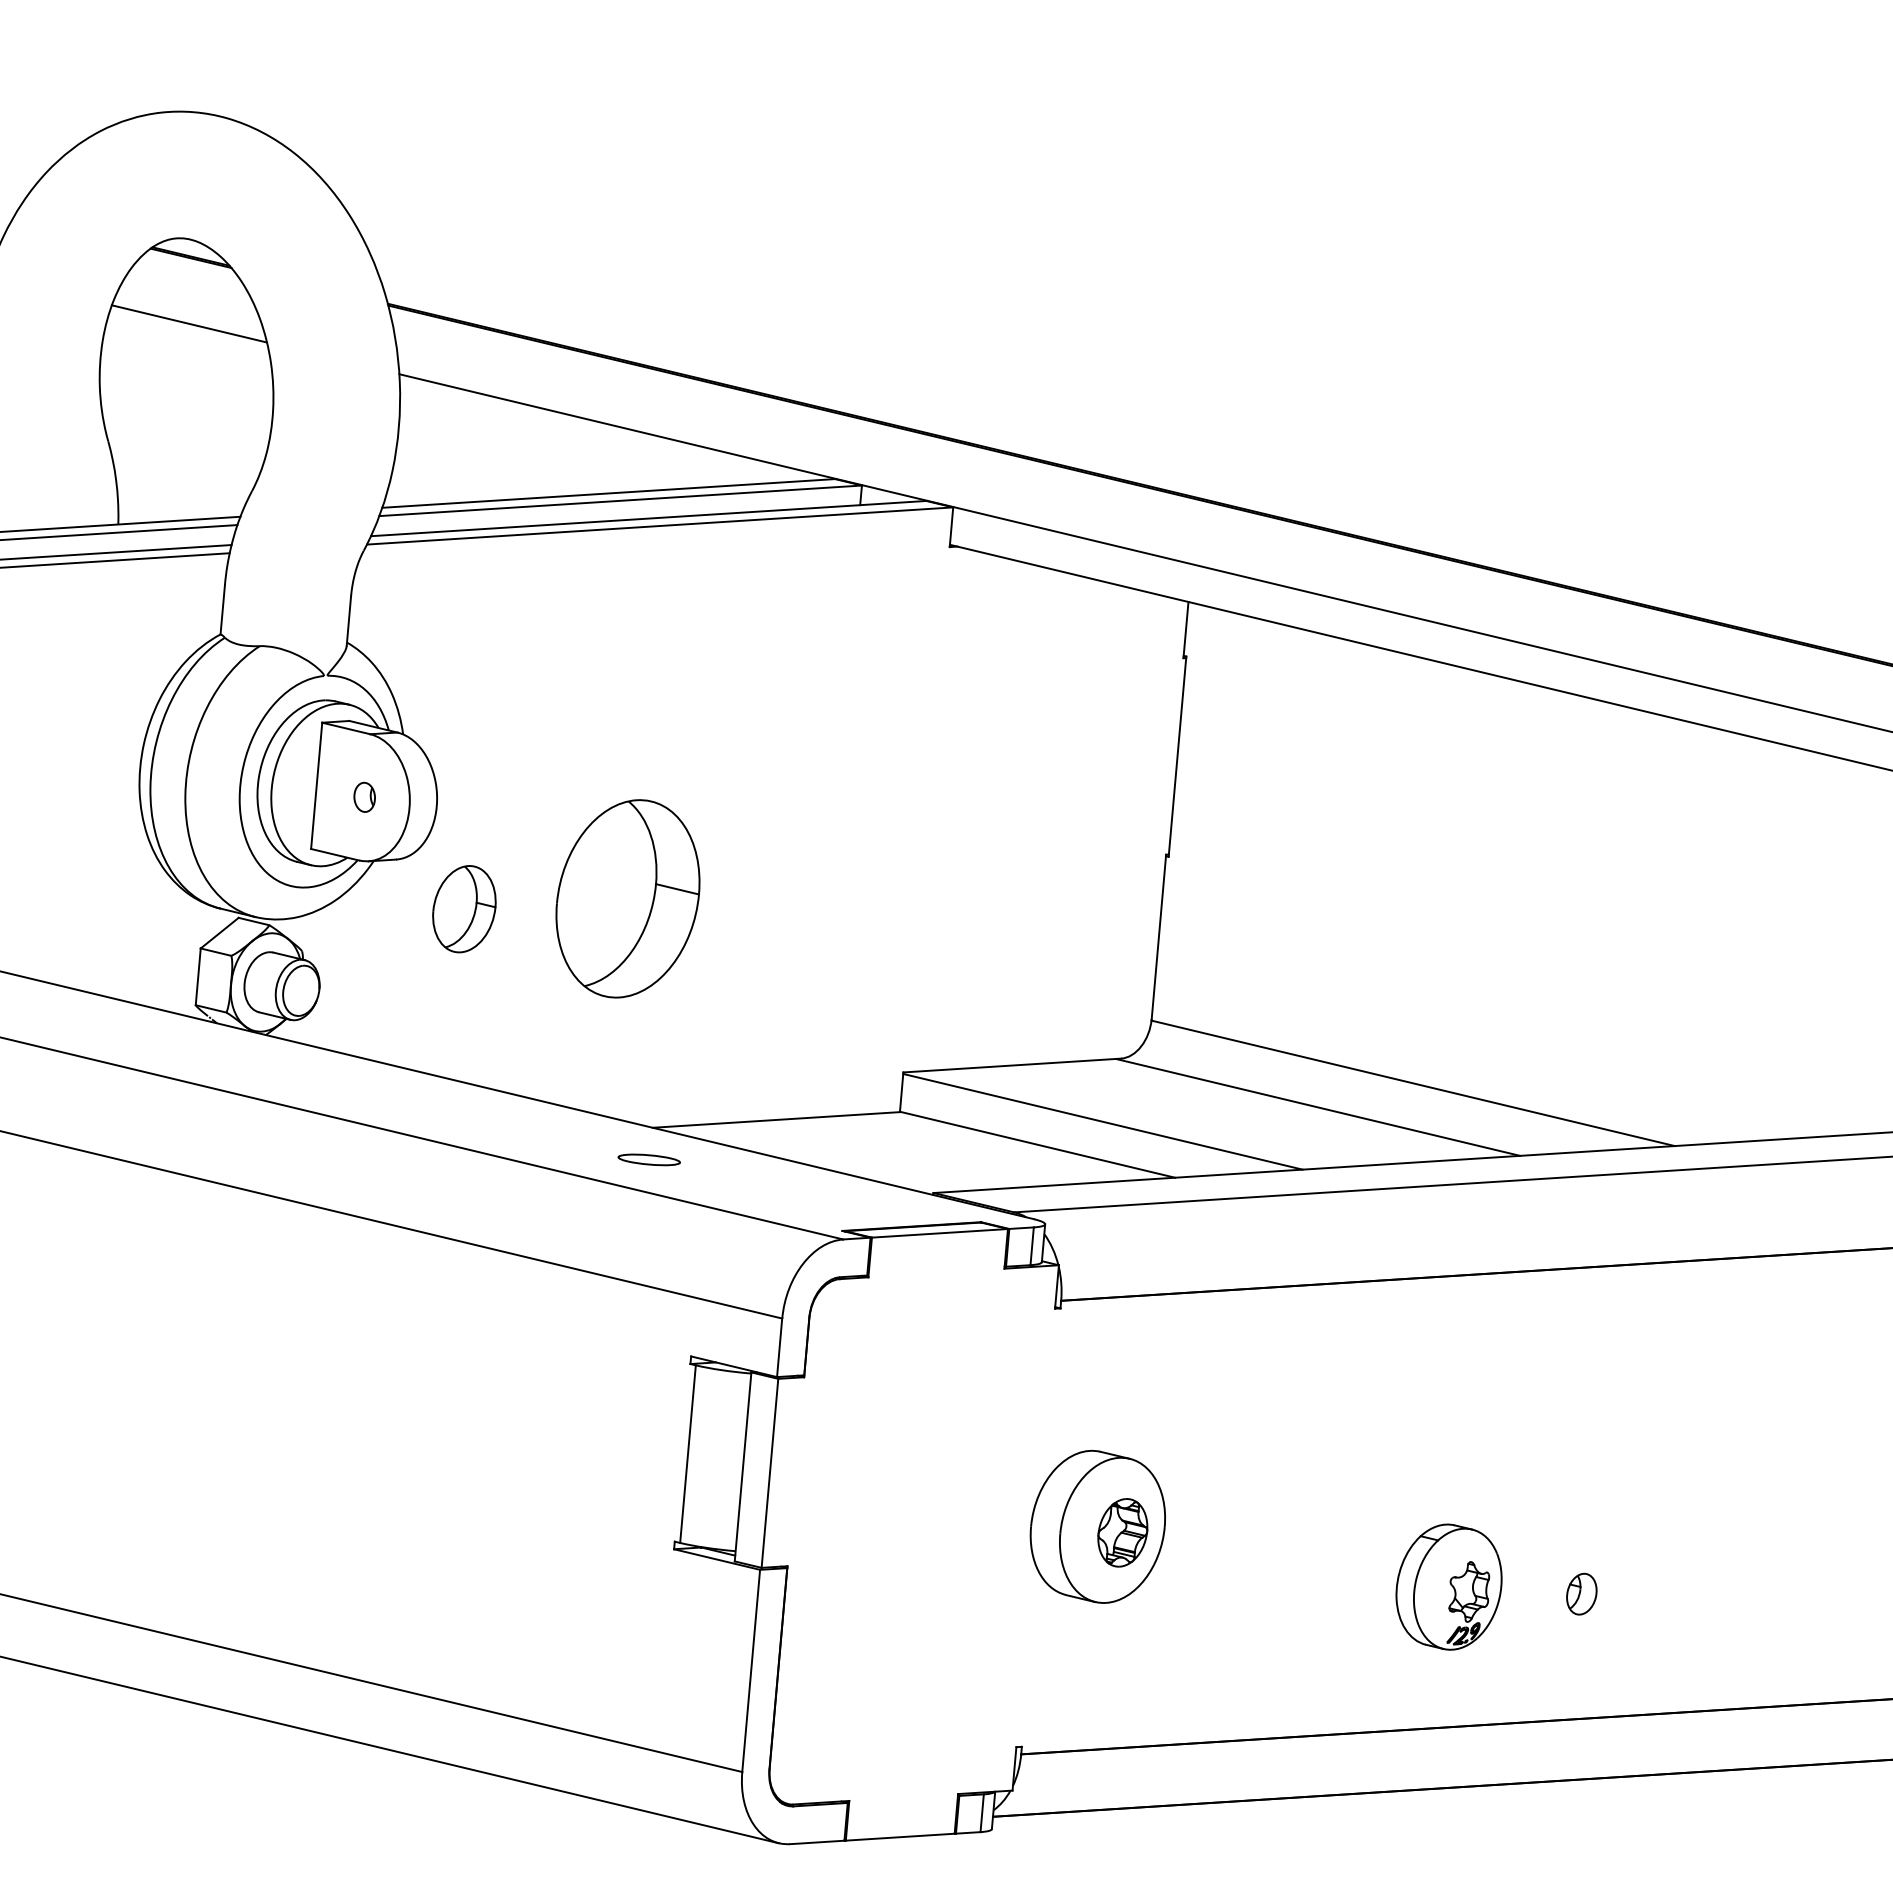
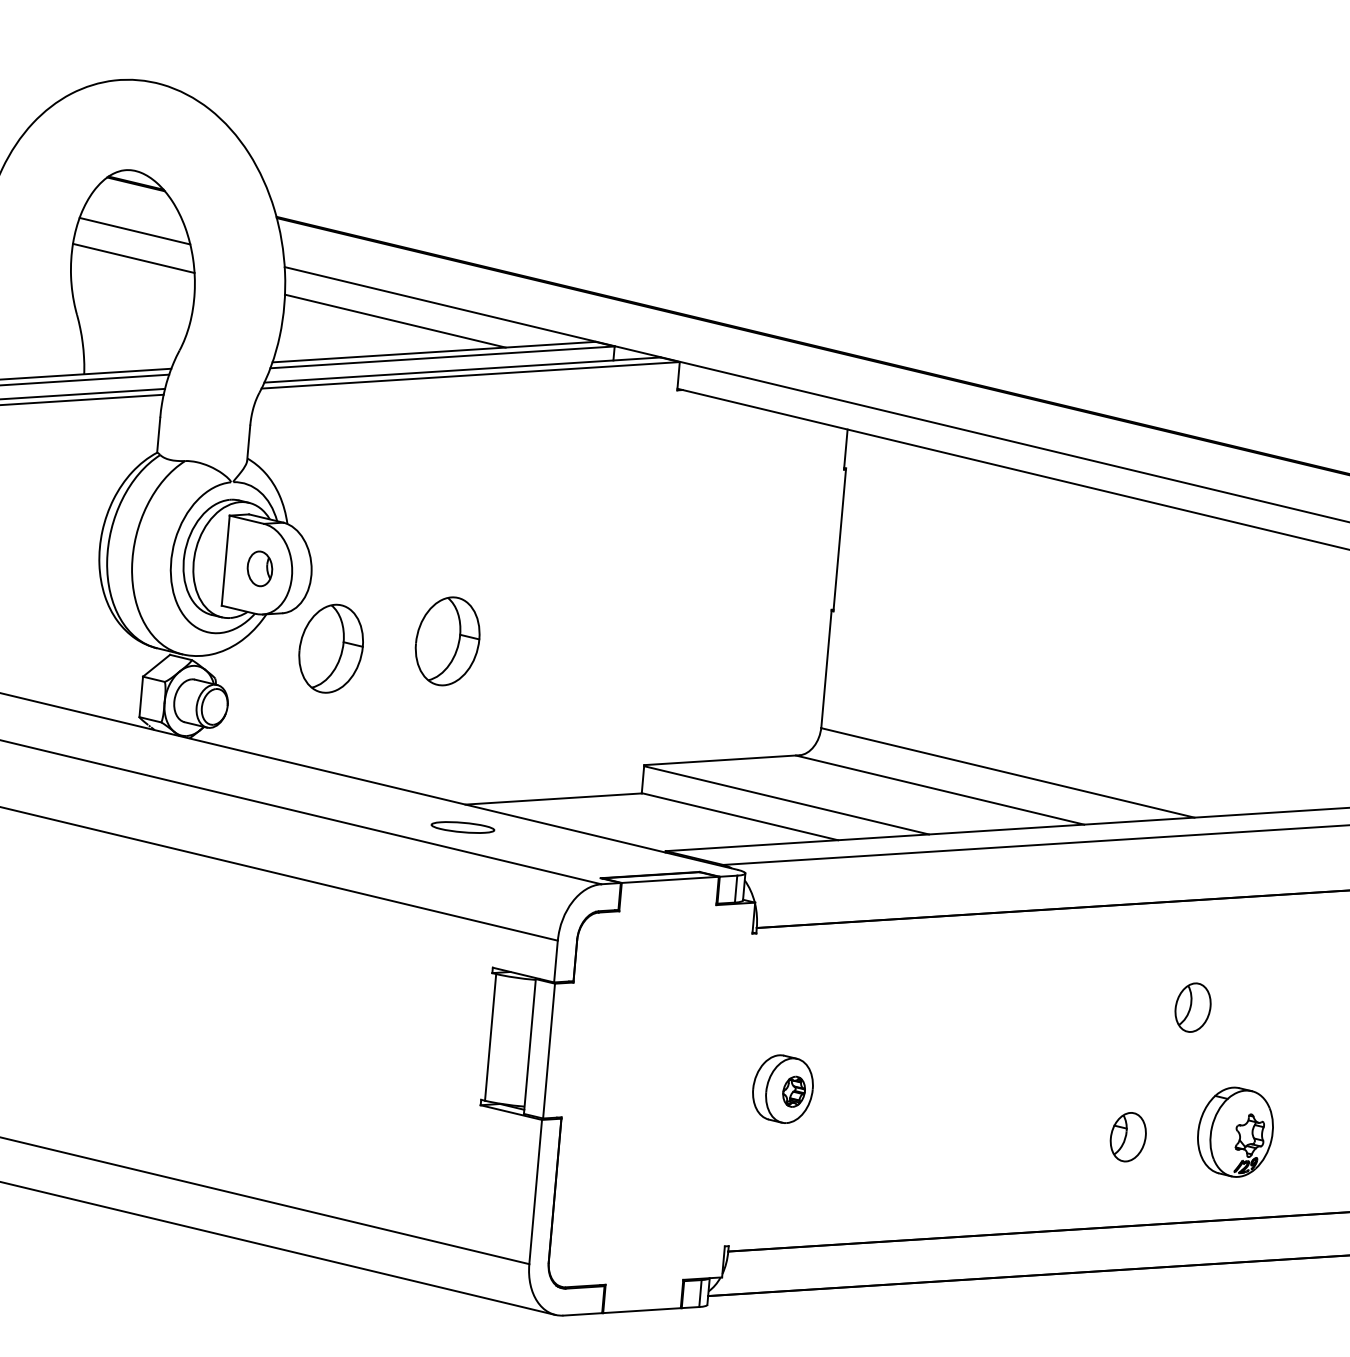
line: (187, 362) -> (133, 258), added
line: (554, 449) -> (395, 320), added
part: (364, 796) -> (259, 568), size x1.67
part: (627, 899) -> (447, 641), size x0.62
part: (463, 908) -> (330, 648), size x1.43
part: (648, 1159) -> (462, 827), size x1.43
part: (1671, 1412) -> (1192, 1007), added
part: (1097, 1525) -> (782, 1088), size x0.62
part: (1449, 1586) -> (1235, 1131), moved
part: (1580, 1594) -> (1127, 1137), size x1.67

